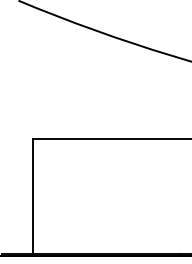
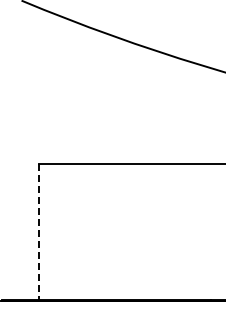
line: (32, 197) -> (38, 232), solid -> dashed

